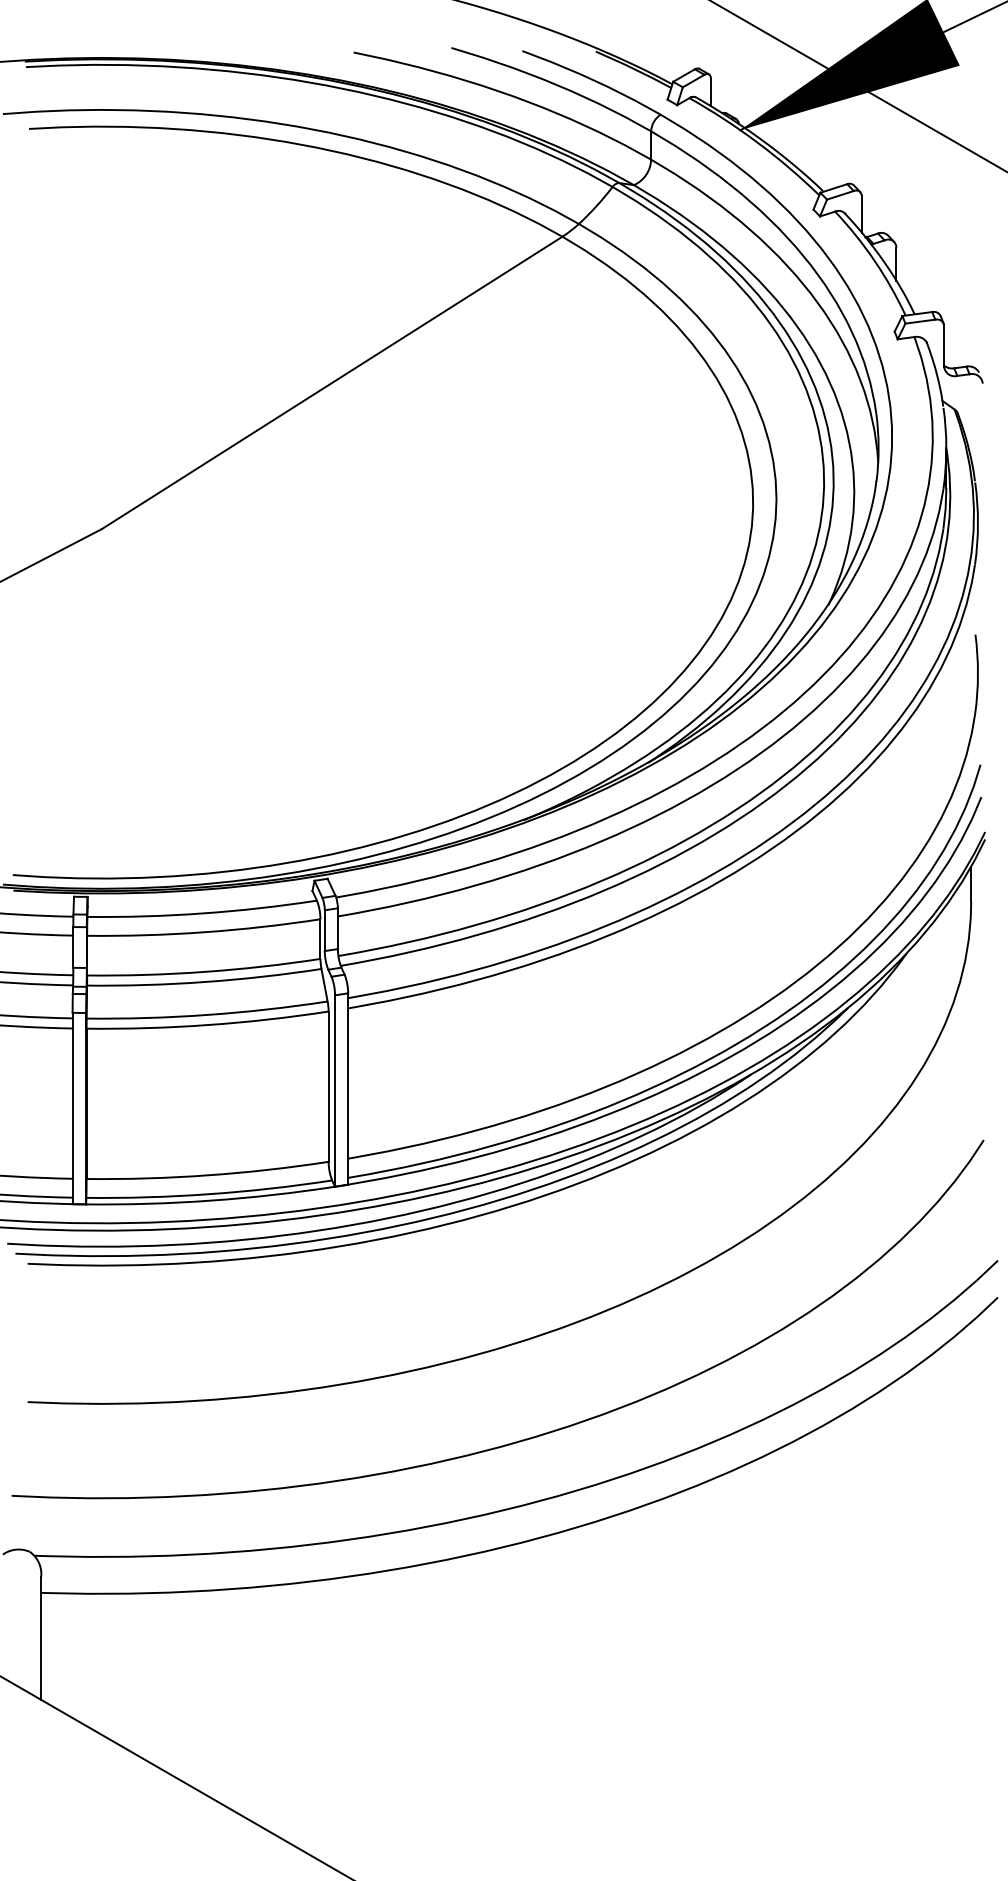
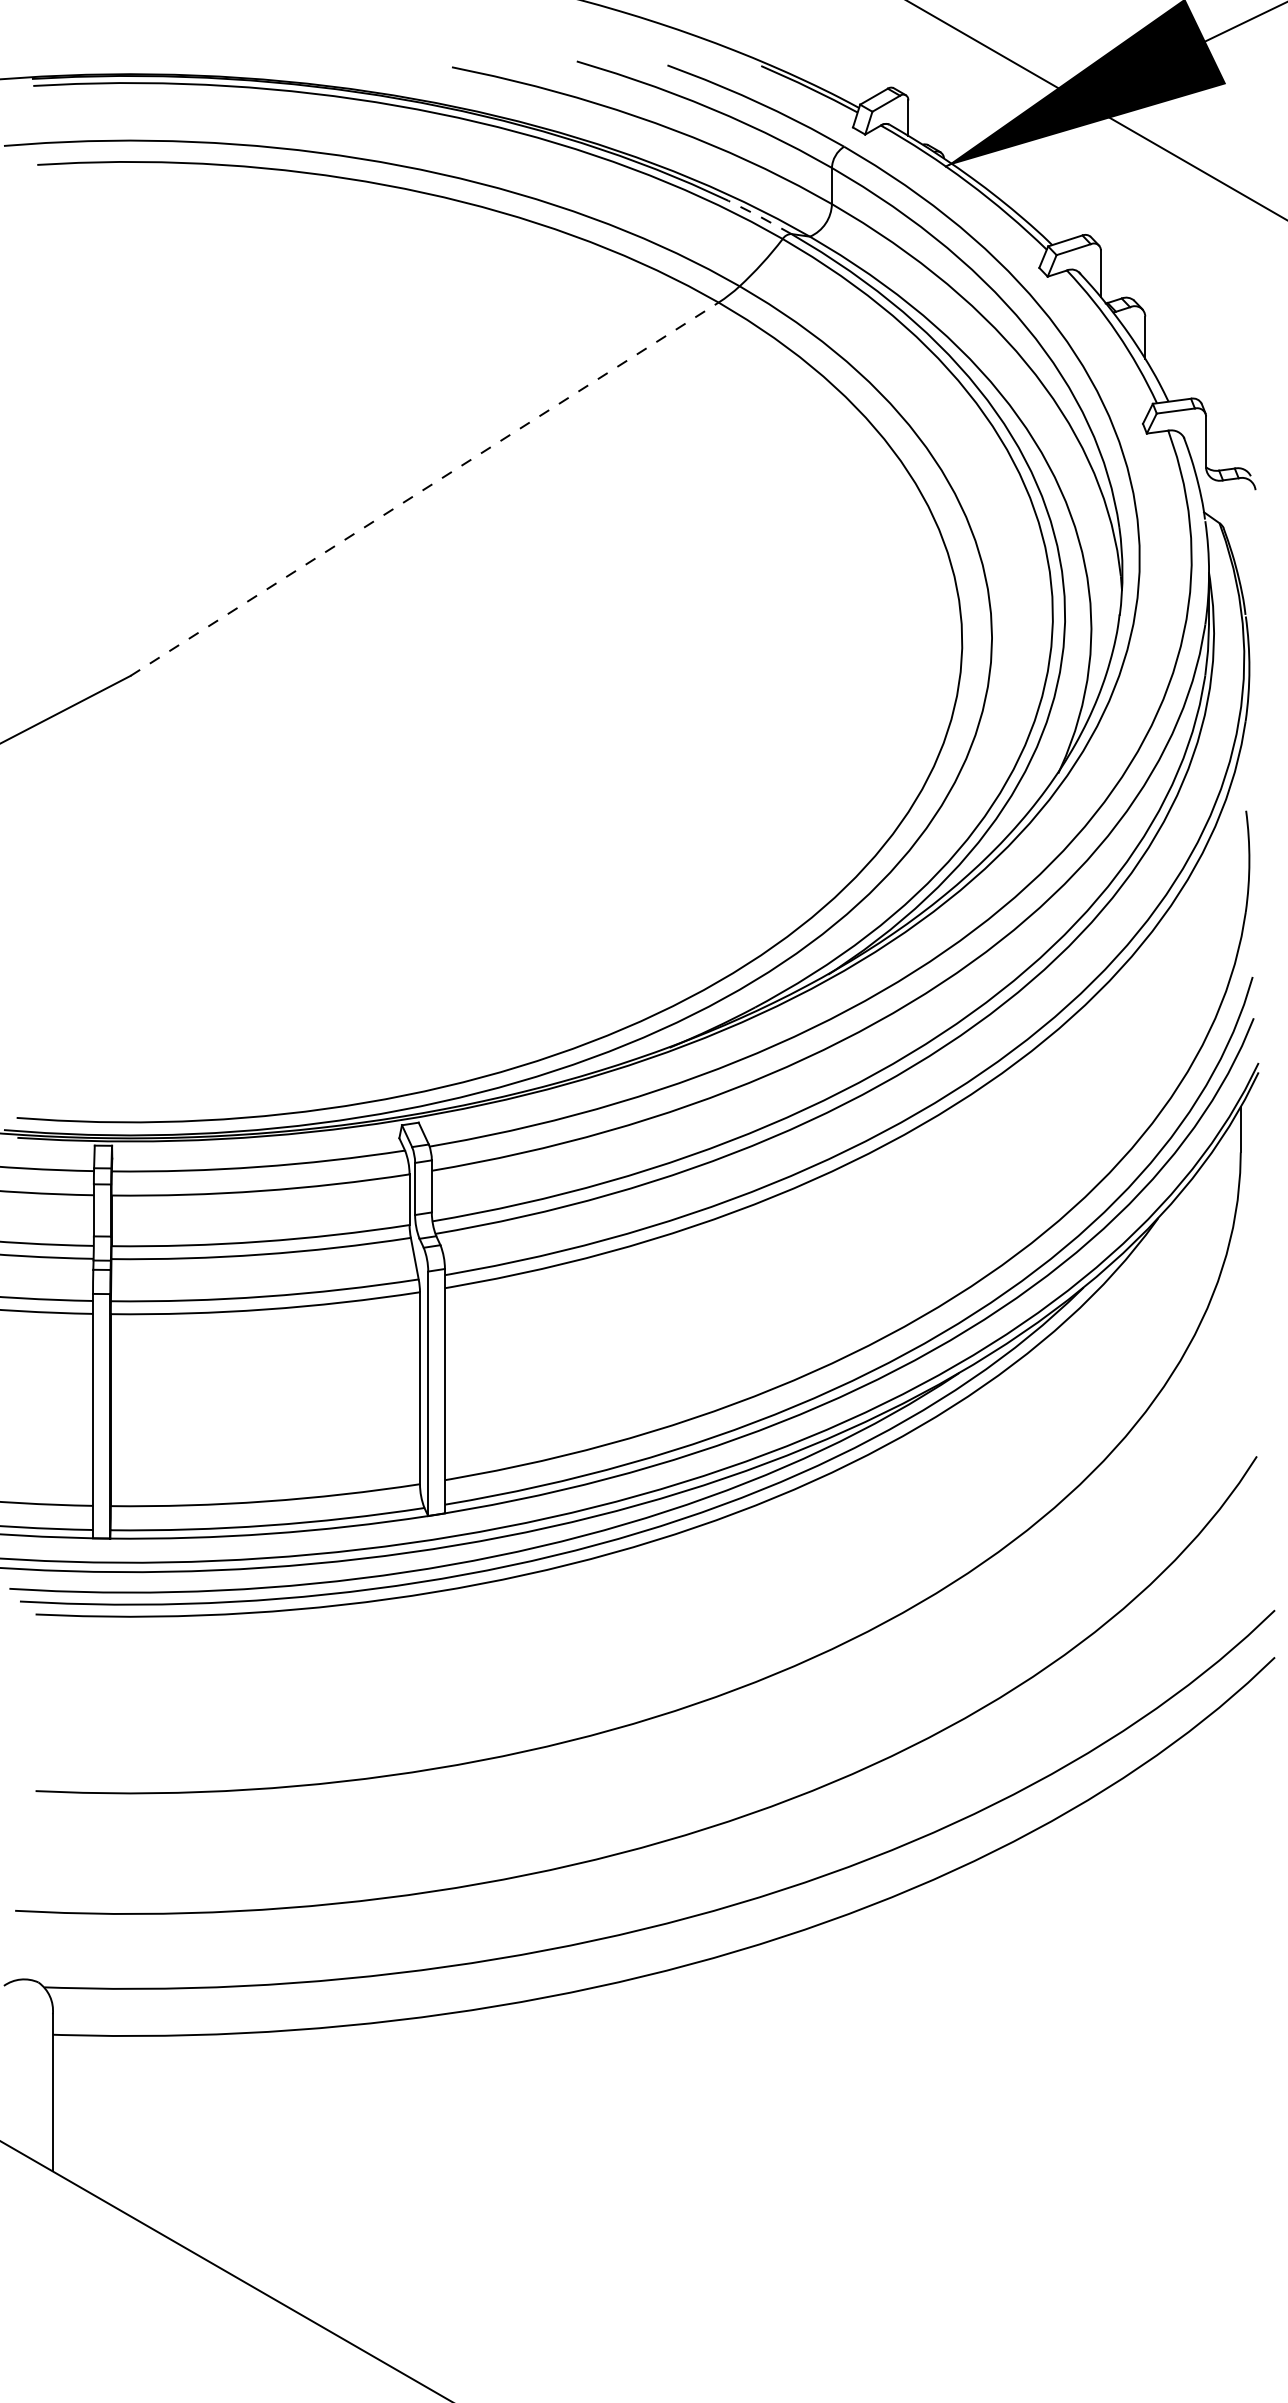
line: (594, 169) -> (759, 216), solid -> dashed
line: (332, 383) -> (424, 489), solid -> dashed

